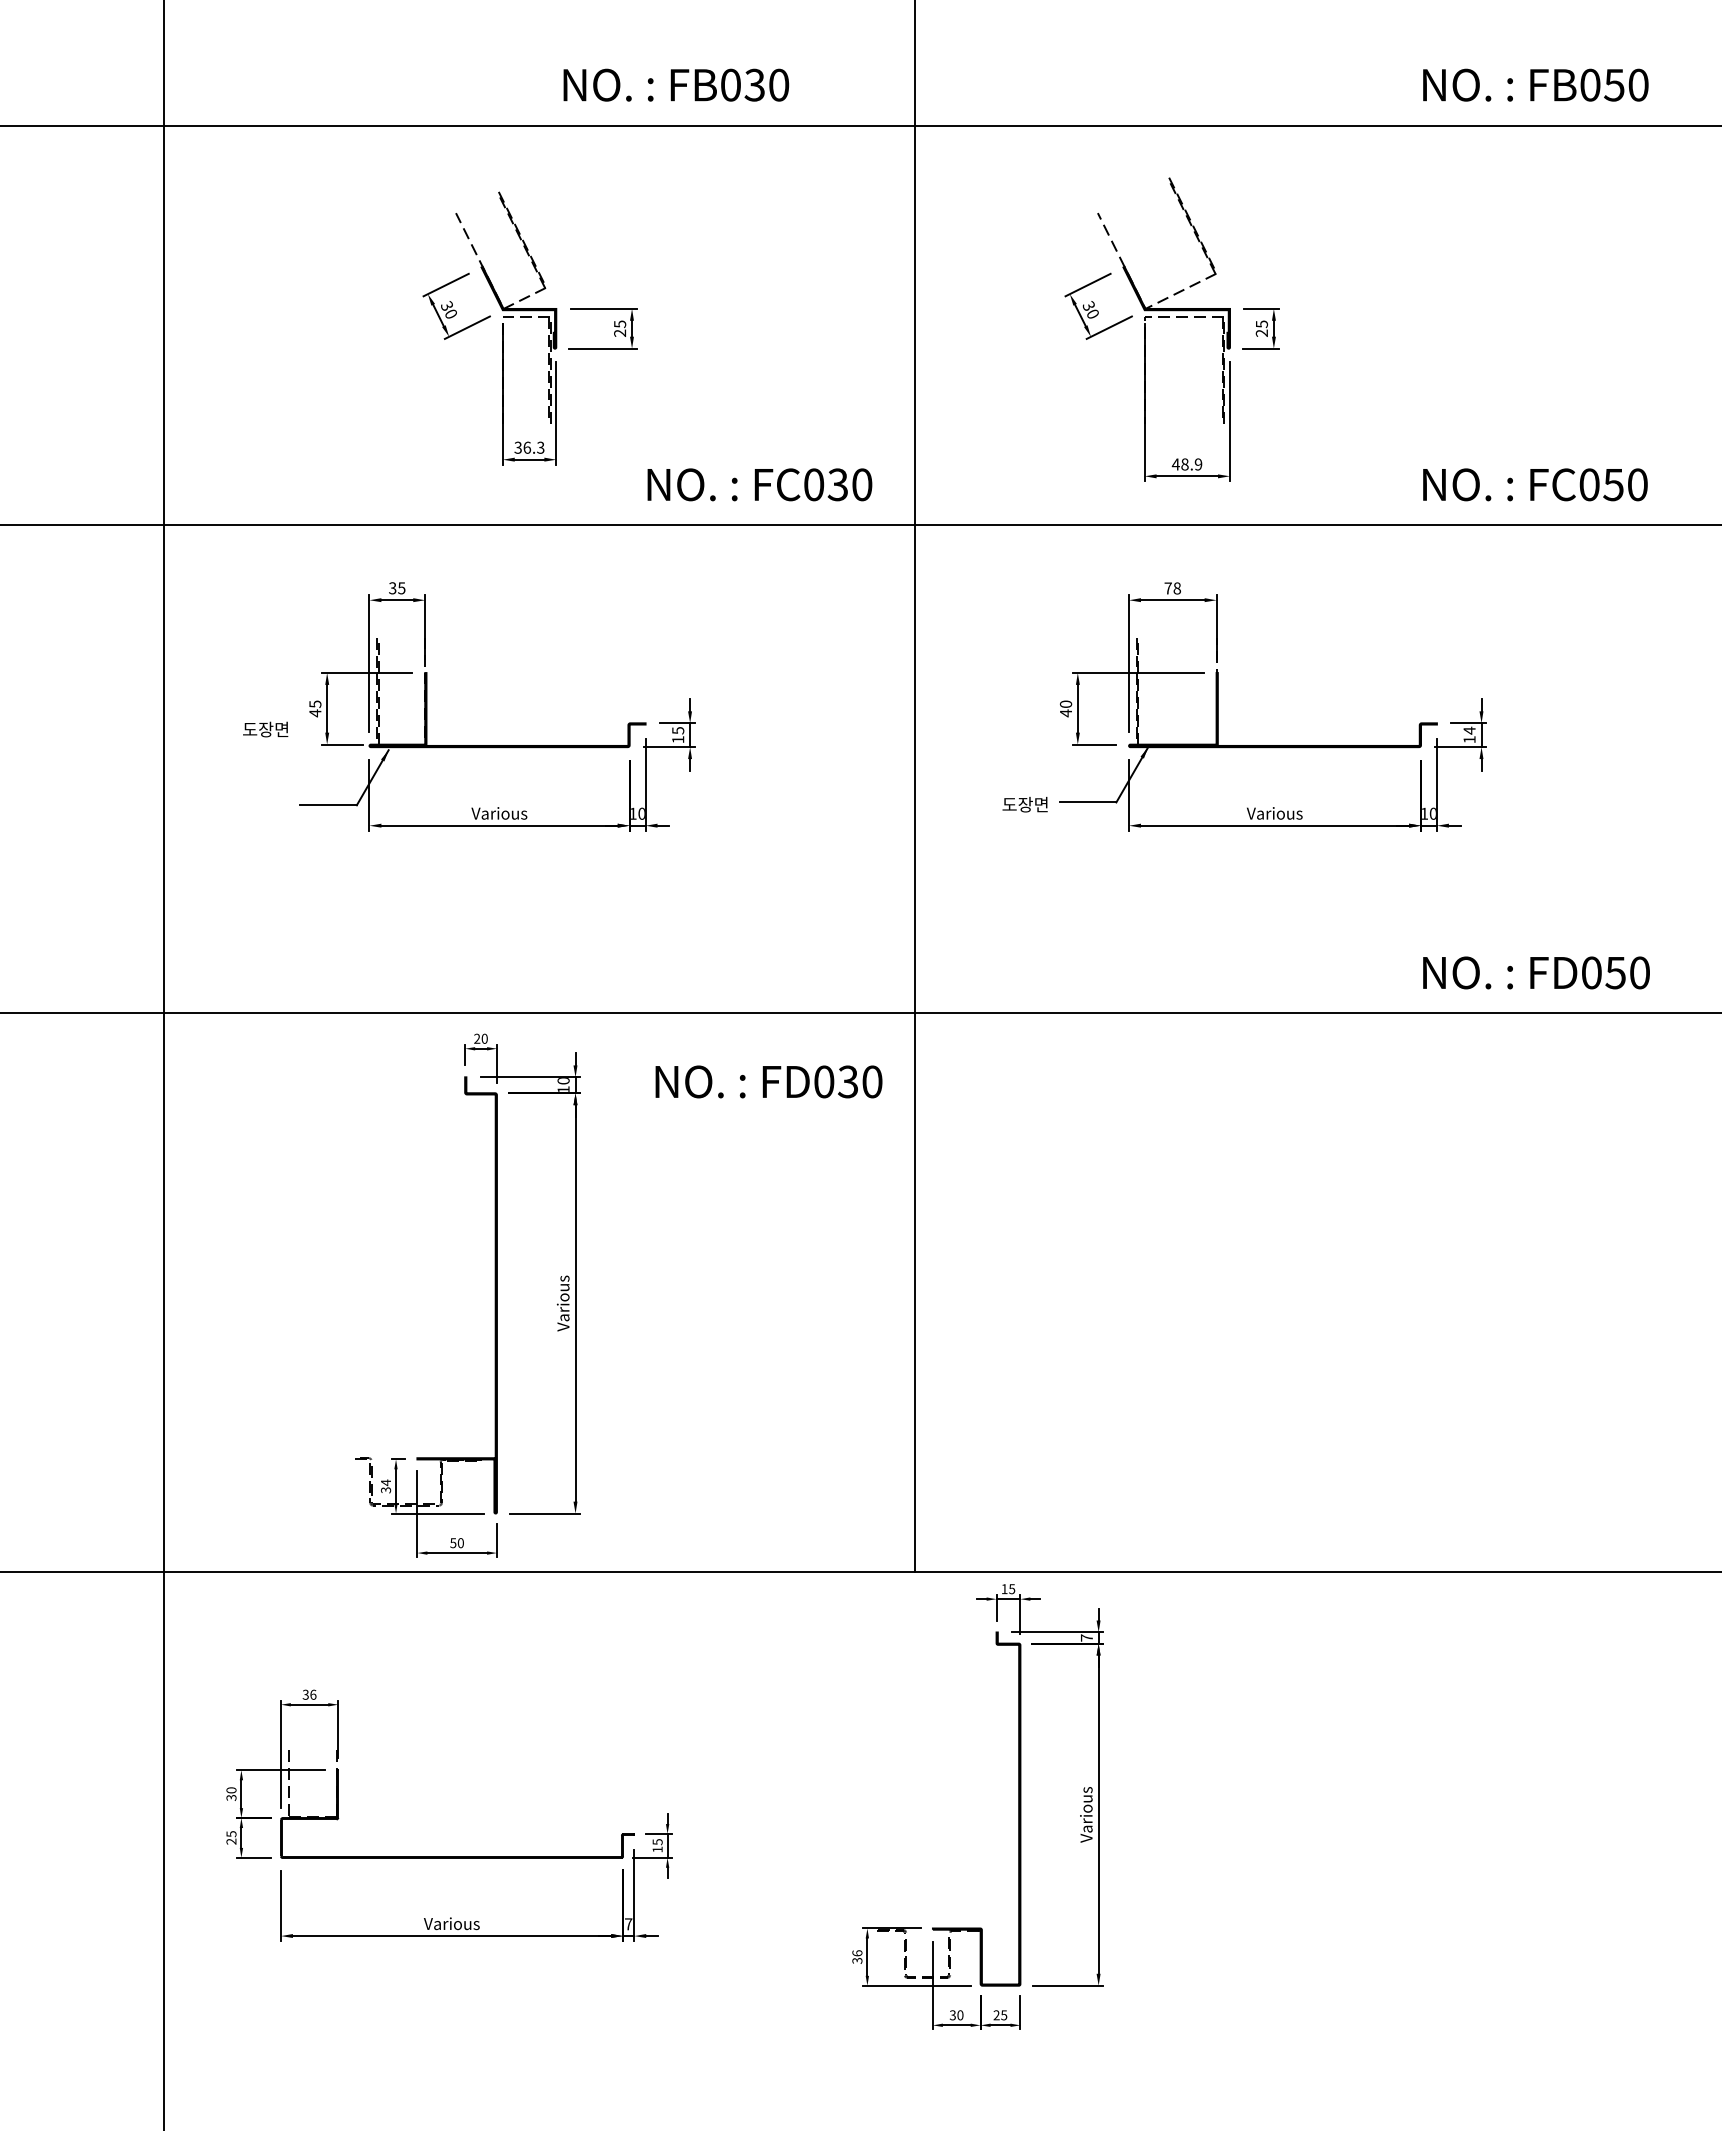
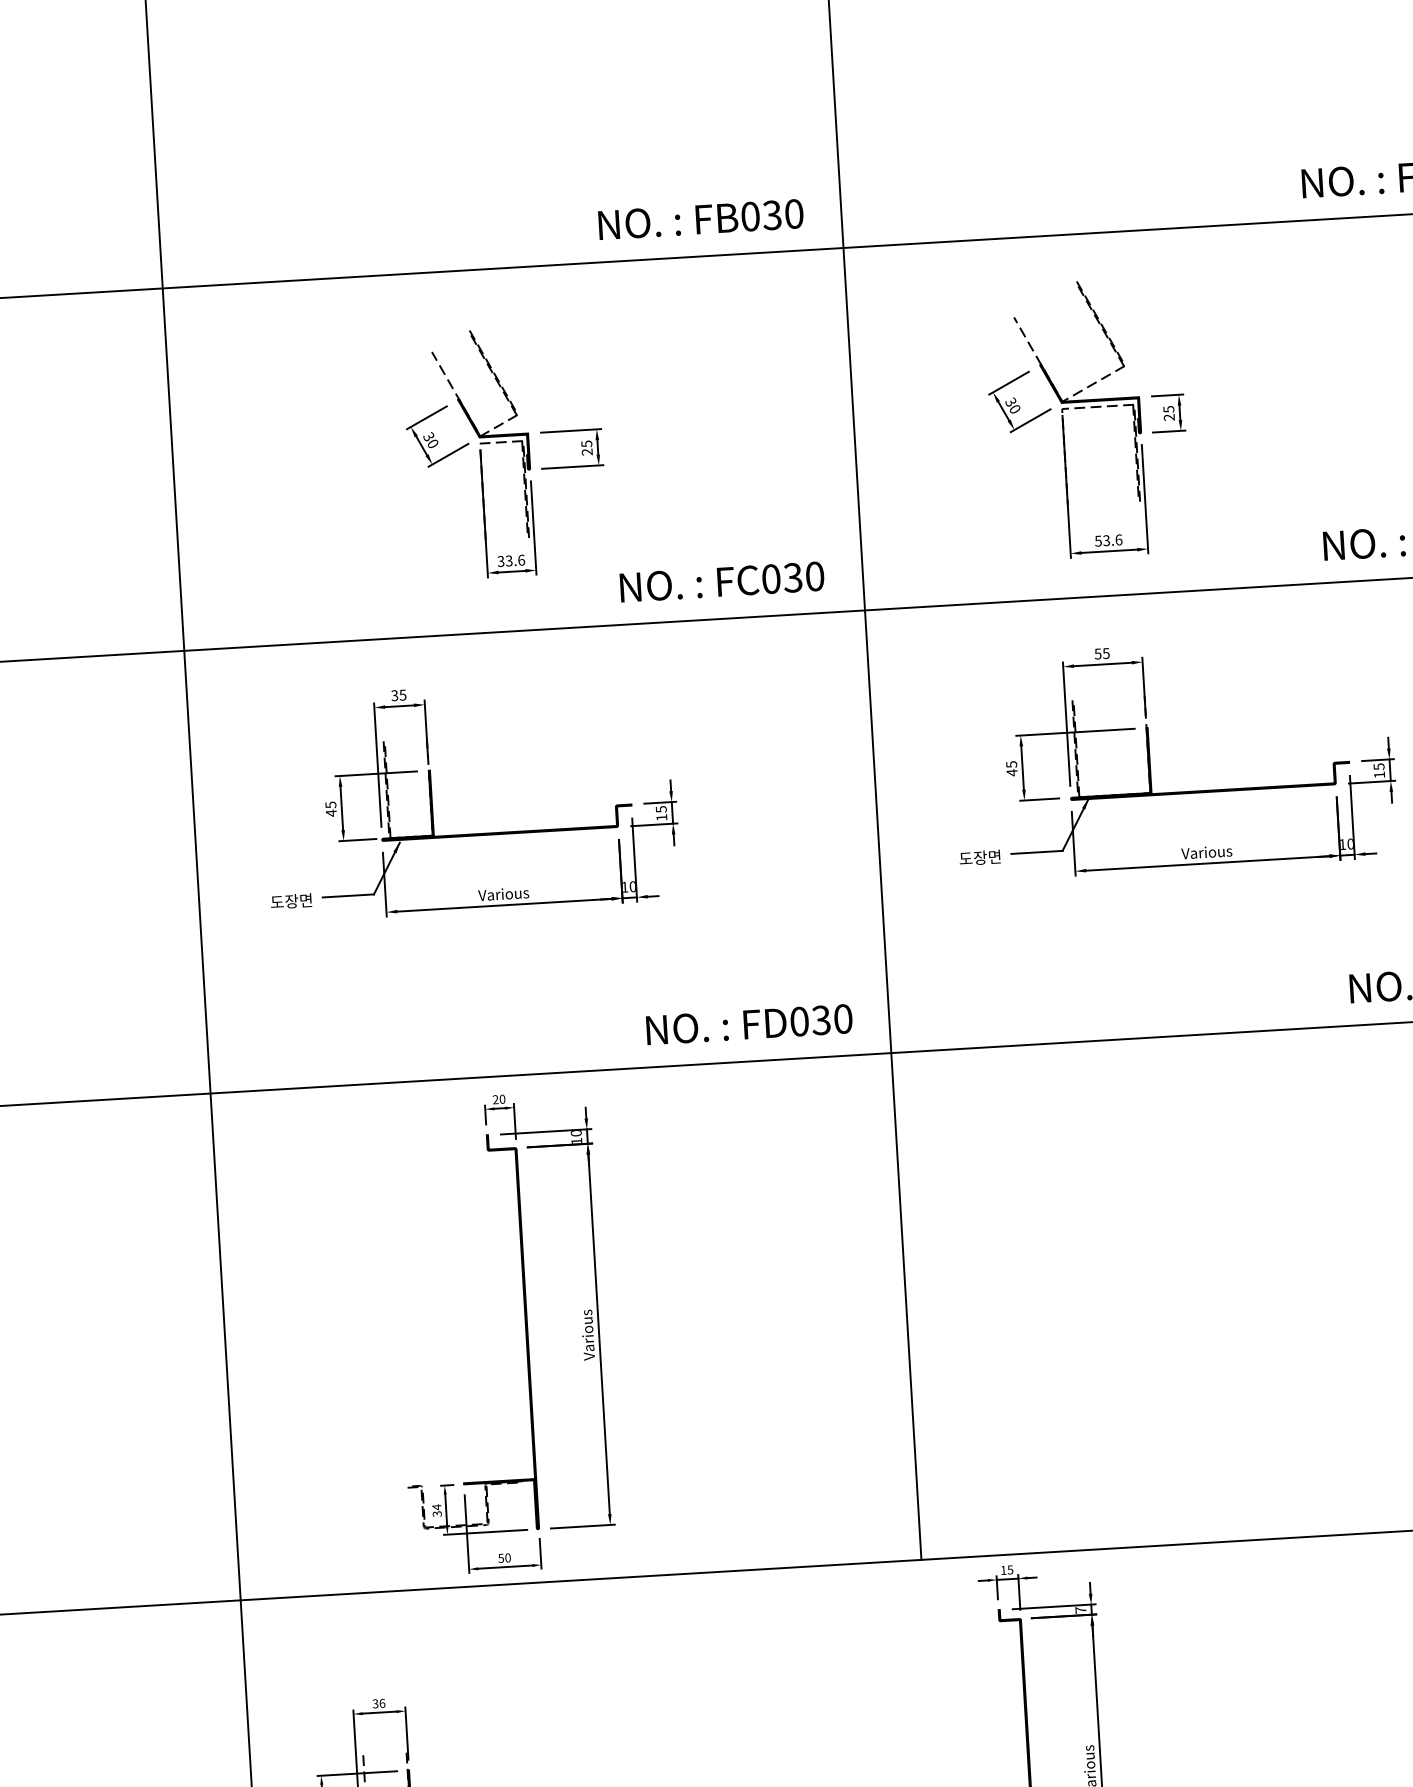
text: (676, 84) -> (701, 218), moved
text: (533, 447) -> (514, 560), 36.3 -> 33.6
text: (1186, 464) -> (1107, 540), 48.9 -> 53.6
text: (1172, 588) -> (1101, 653), 78 -> 55
text: (1065, 704) -> (1011, 764), 40 -> 45
text: (265, 729) -> (291, 901), moved
text: (1469, 730) -> (1378, 766), 14 -> 15
text: (768, 1081) -> (749, 1024), moved

